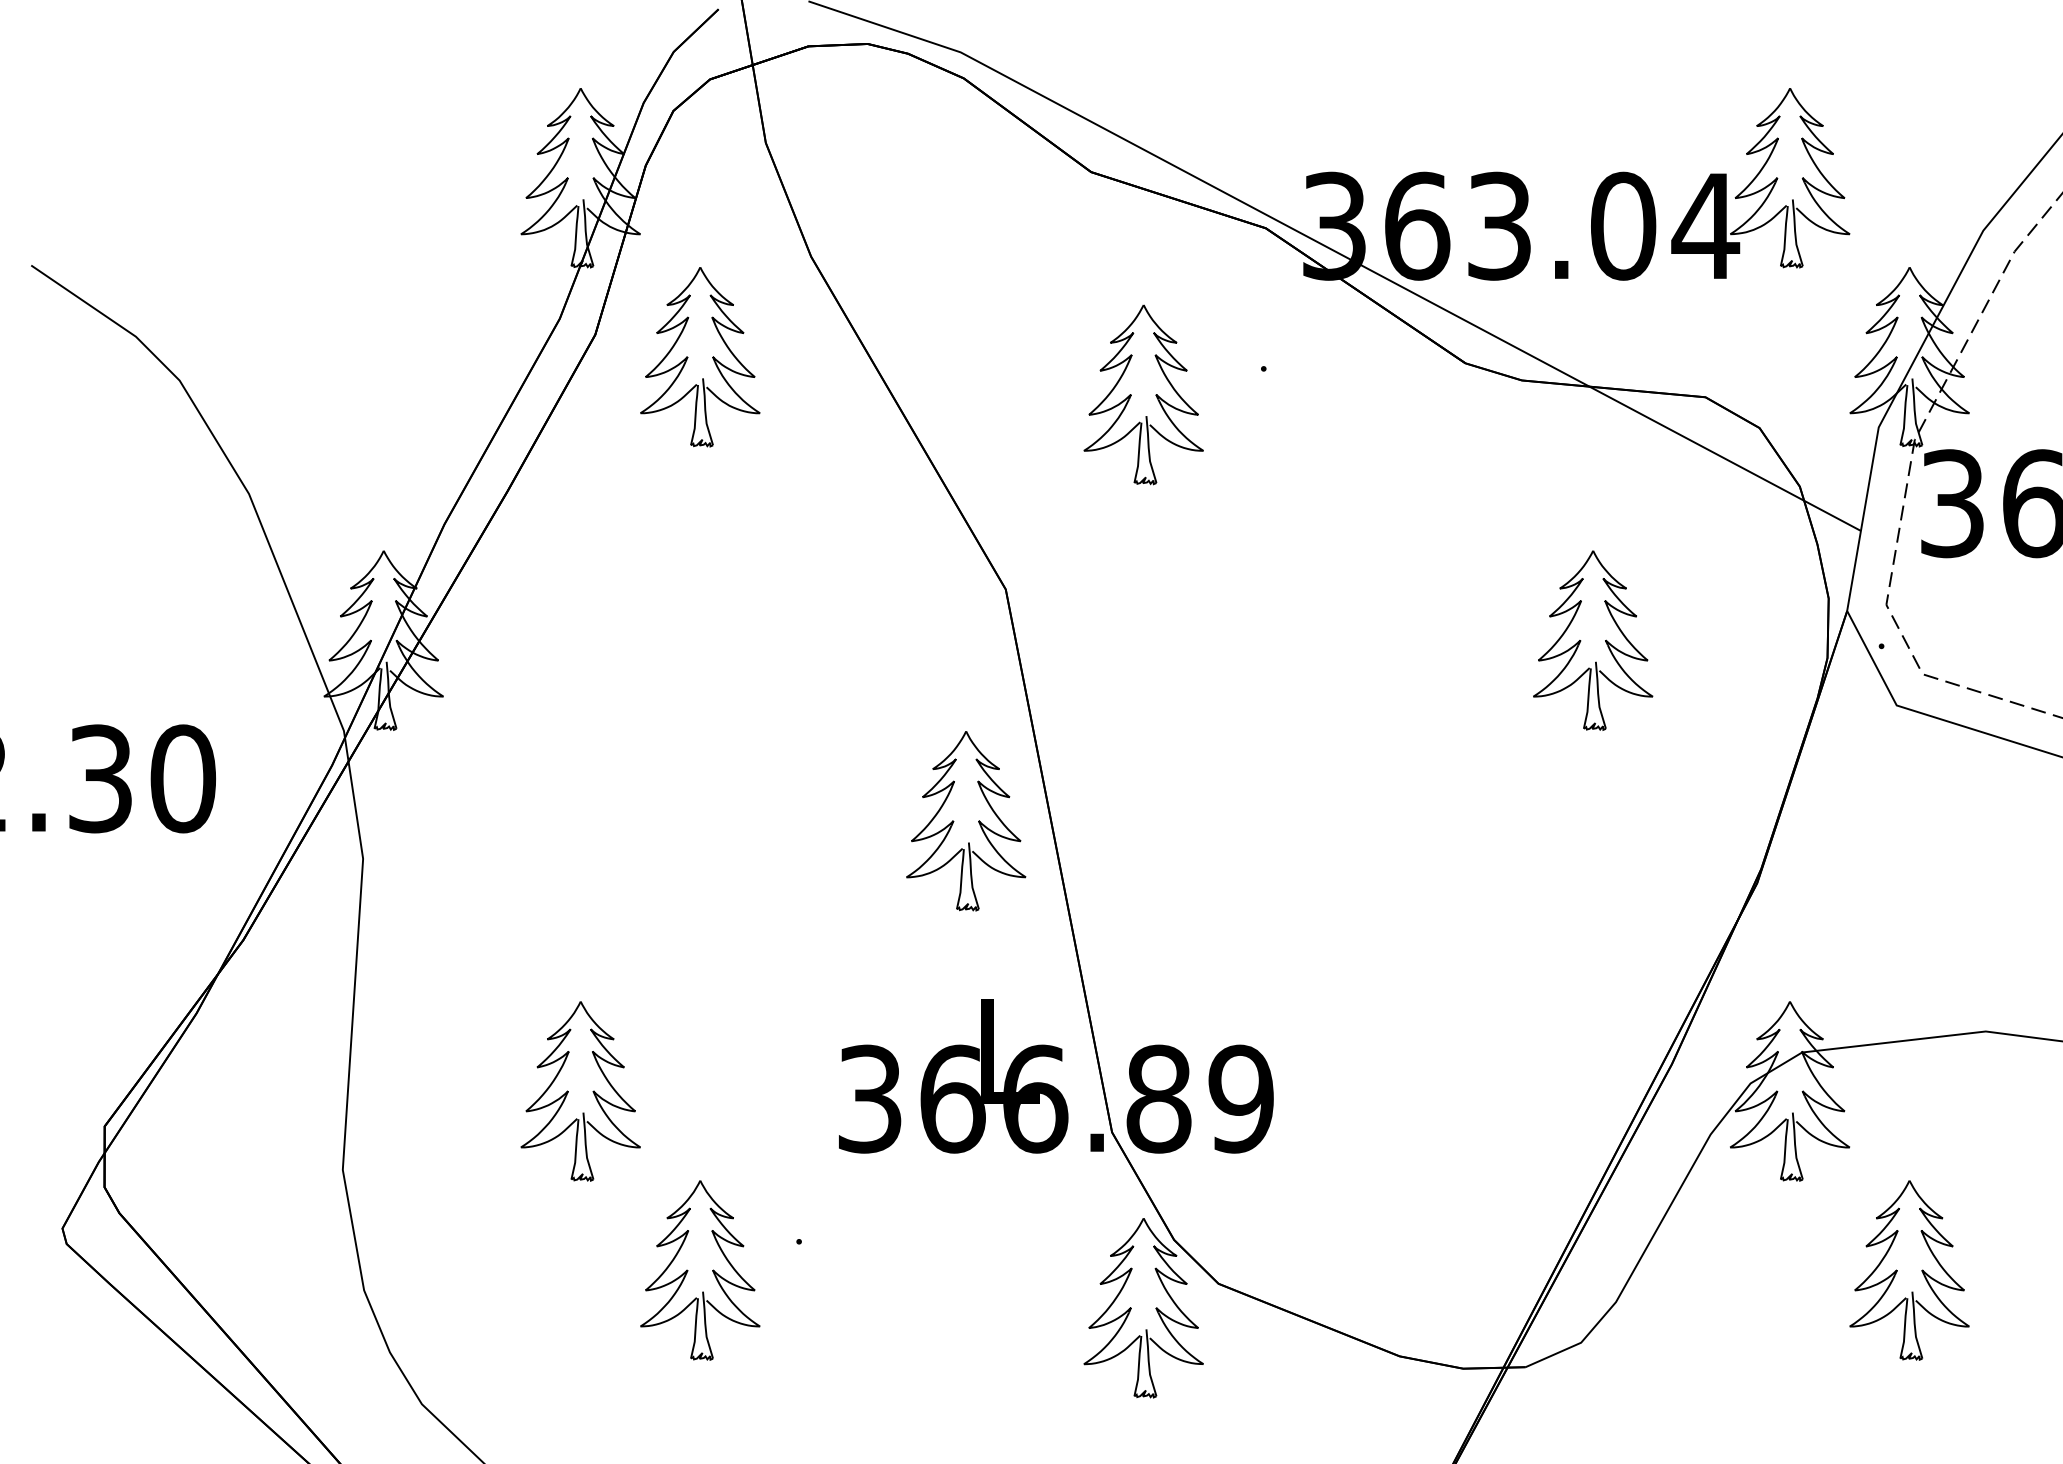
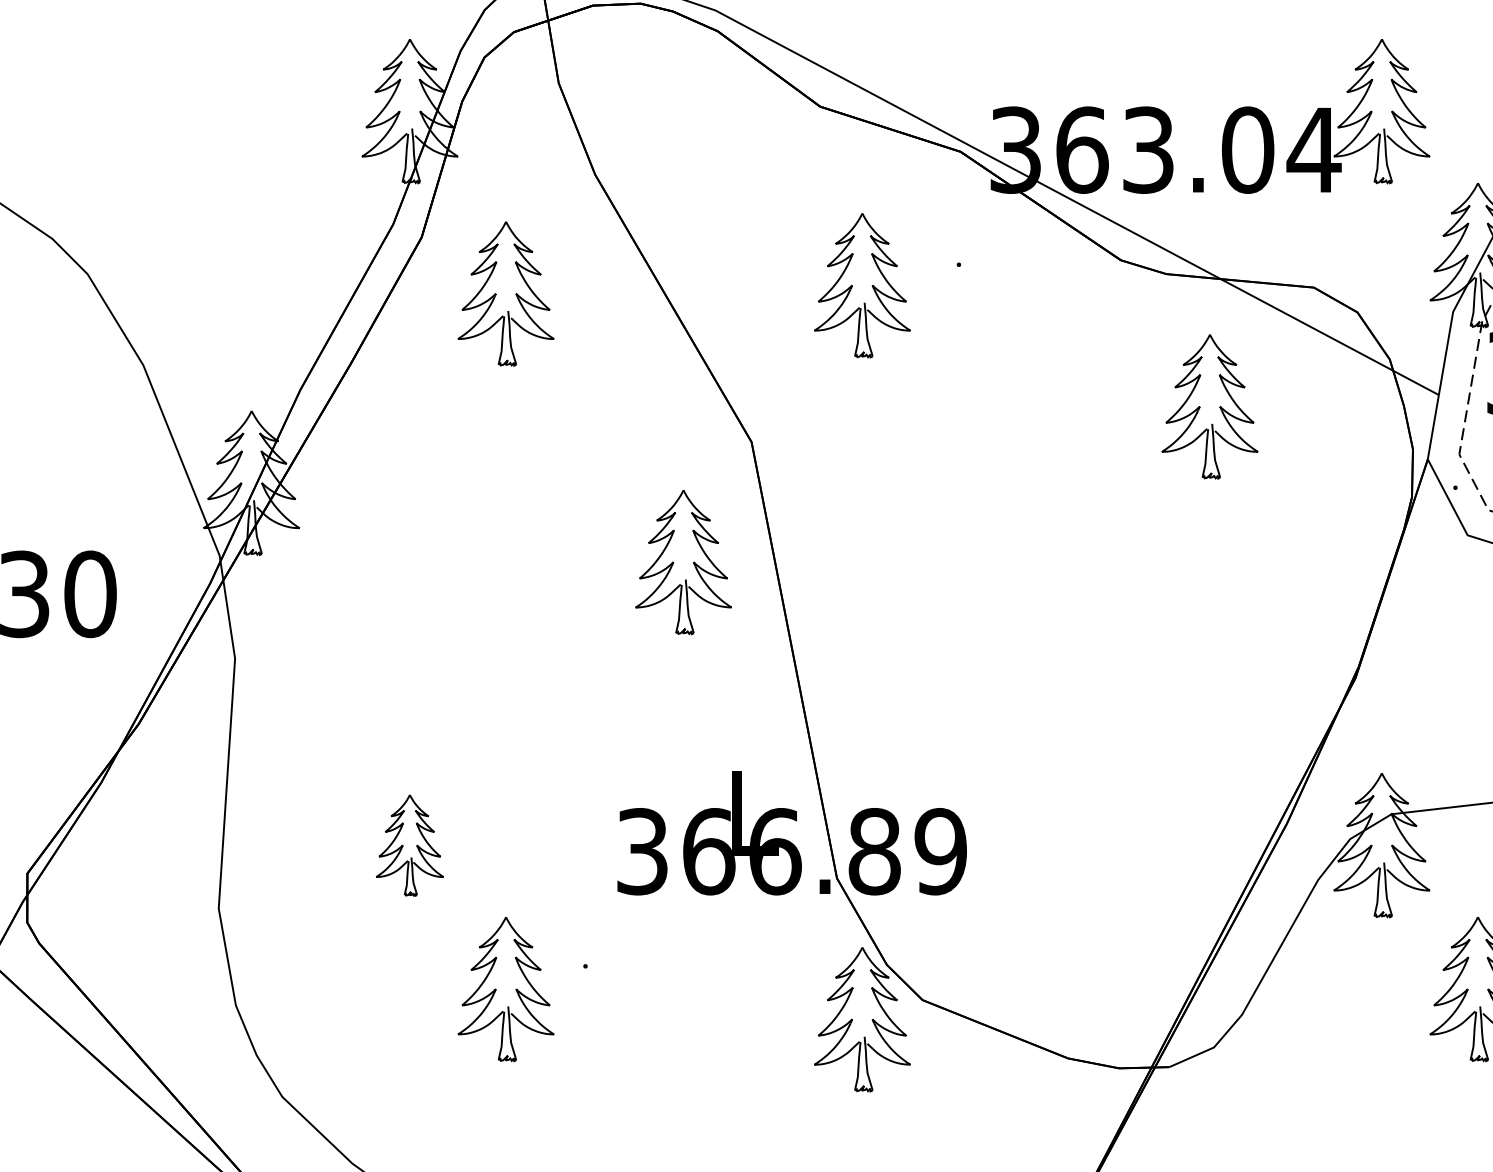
part: (688, 357) -> (496, 294), moved
part: (1581, 640) -> (1200, 406), moved
part: (954, 821) -> (674, 562), moved
part: (580, 1091) -> (409, 845), size x0.7

